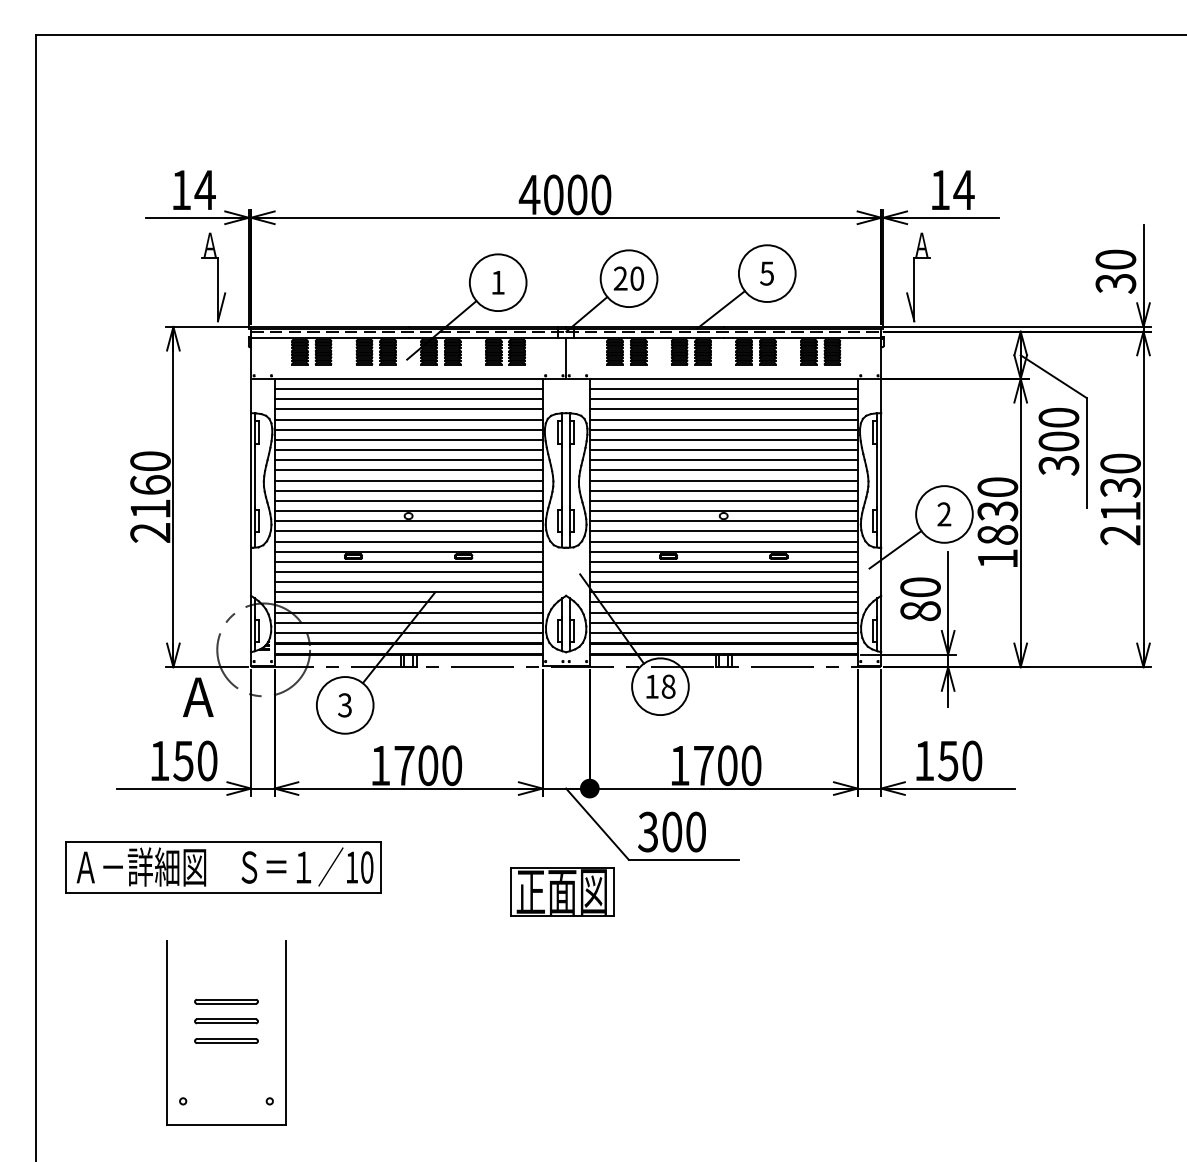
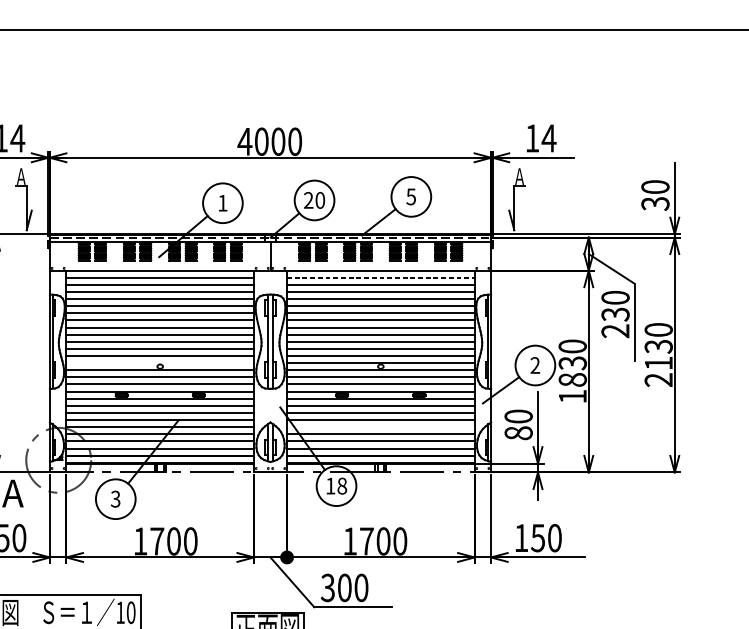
line: (723, 389) -> (380, 278), solid -> dashed
text: (1058, 453) -> (615, 322), 300 -> 230
line: (408, 511) -> (160, 363), removed
line: (723, 602) -> (380, 427), removed

